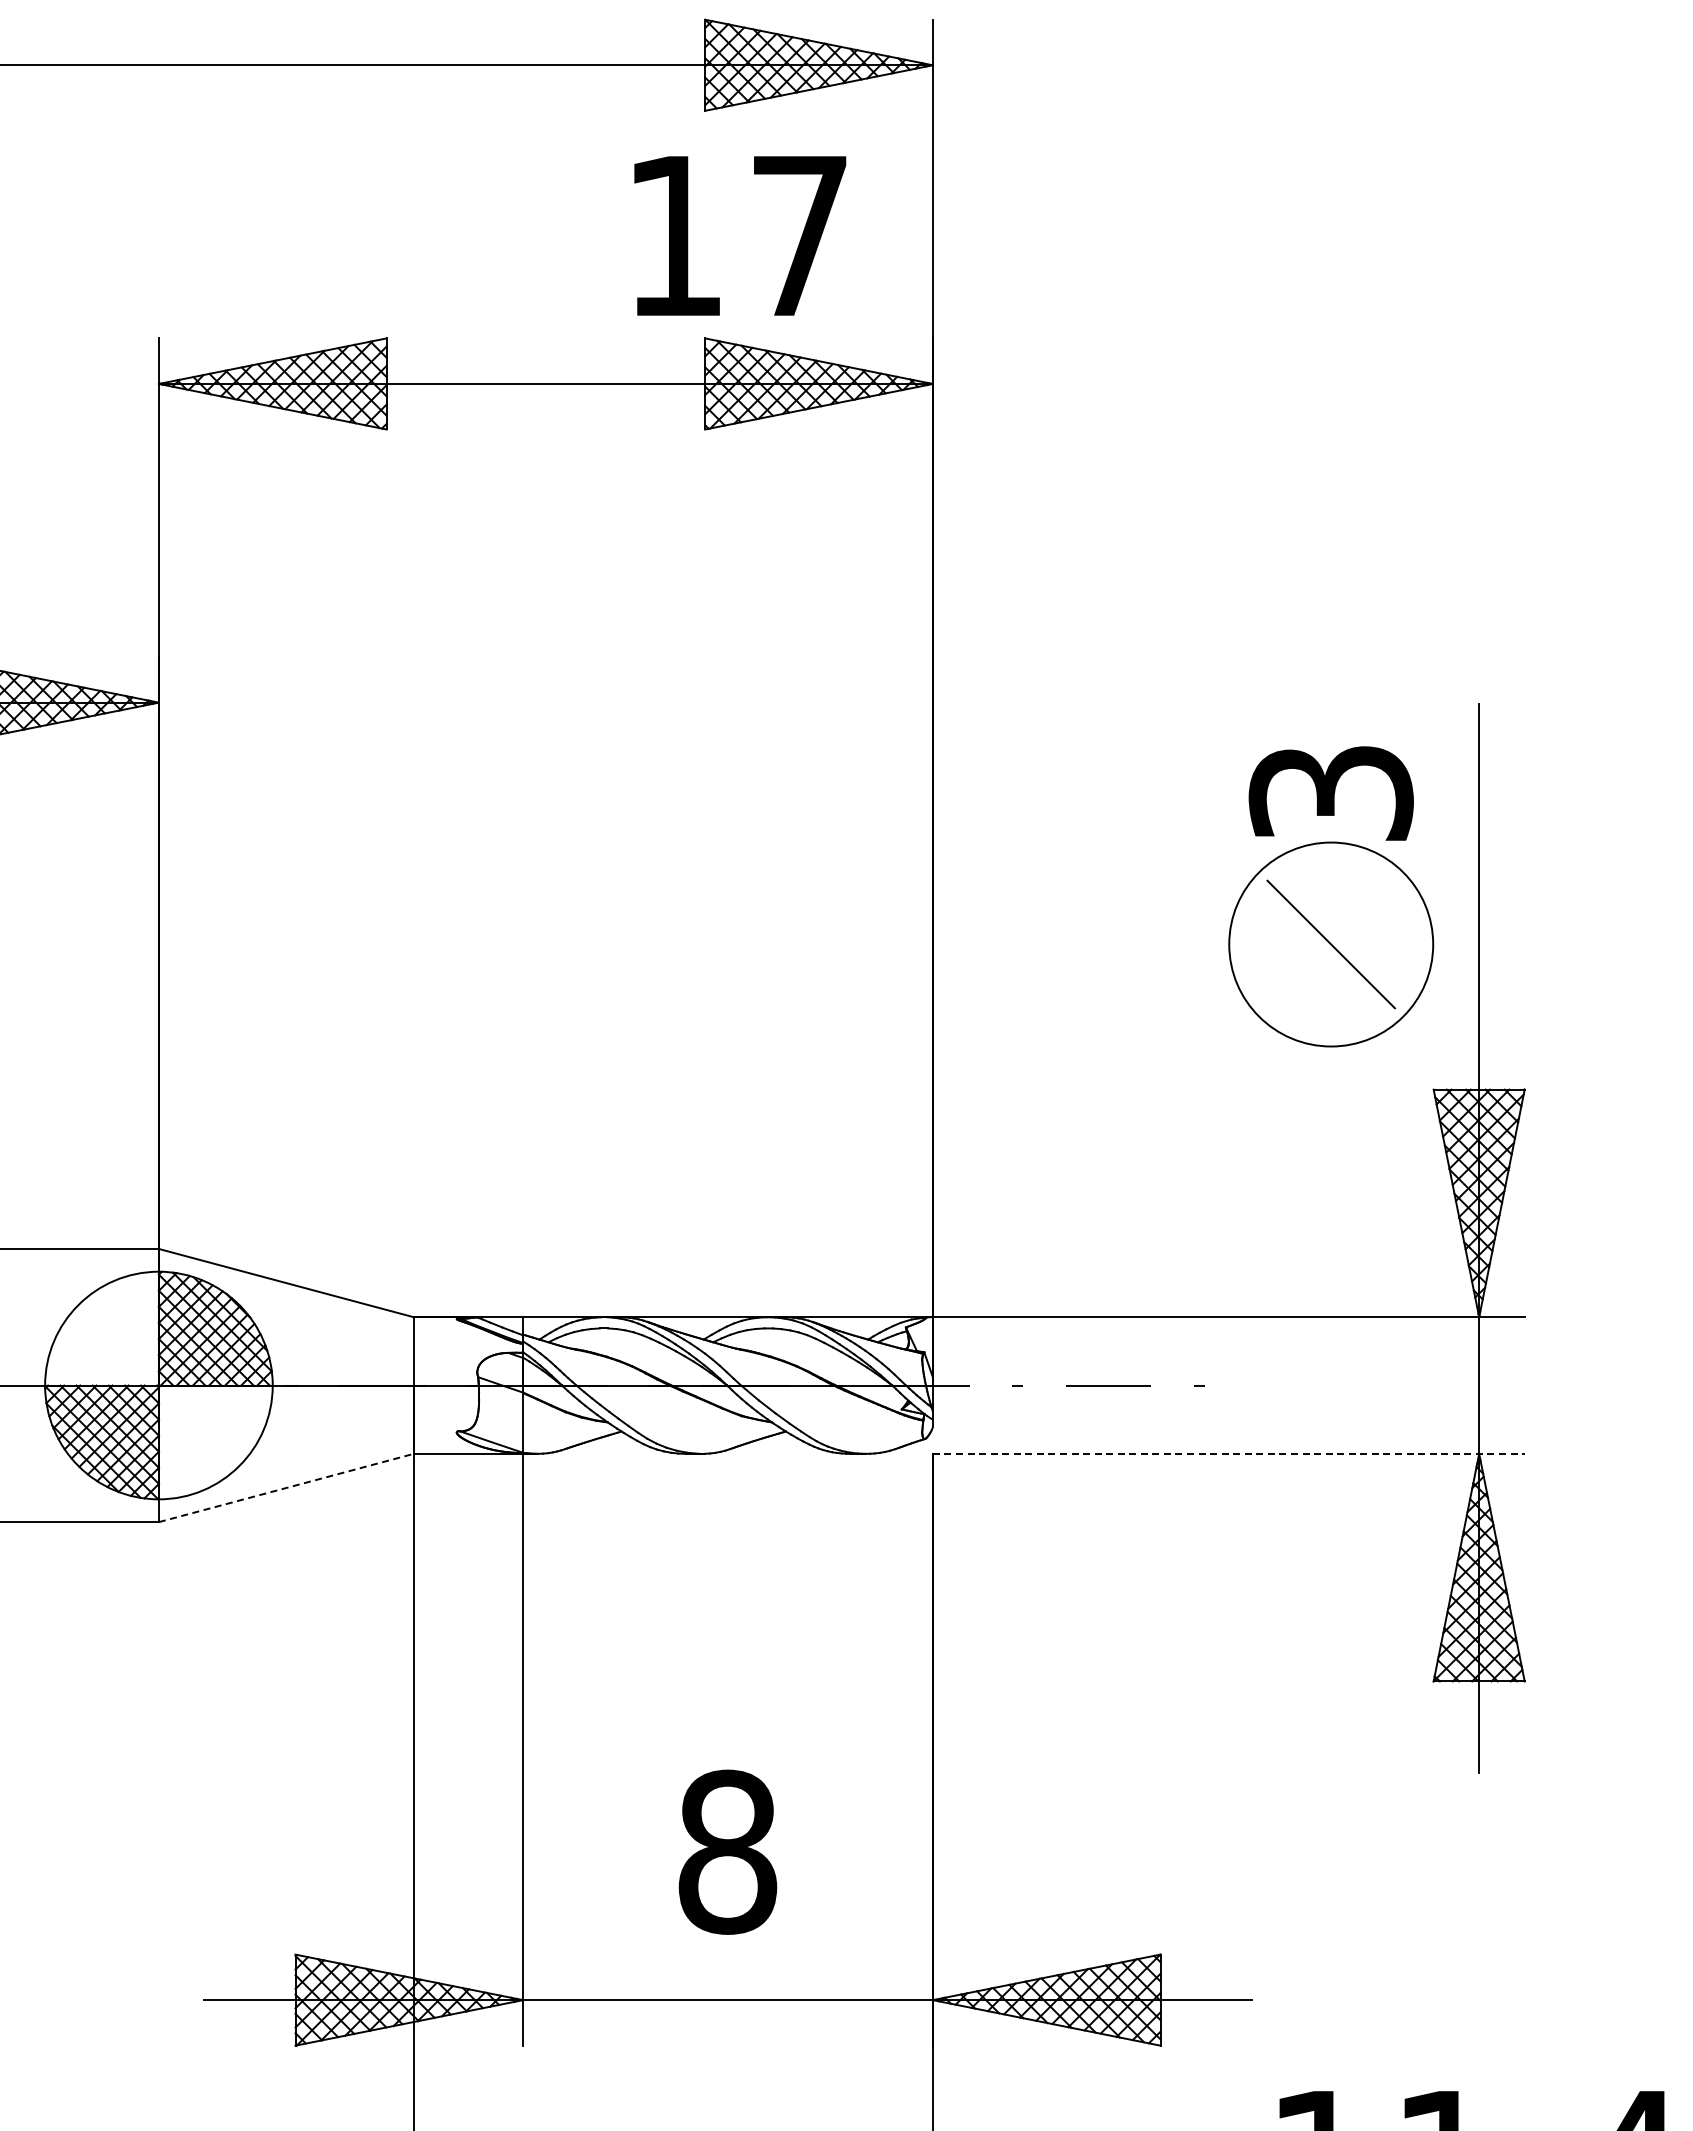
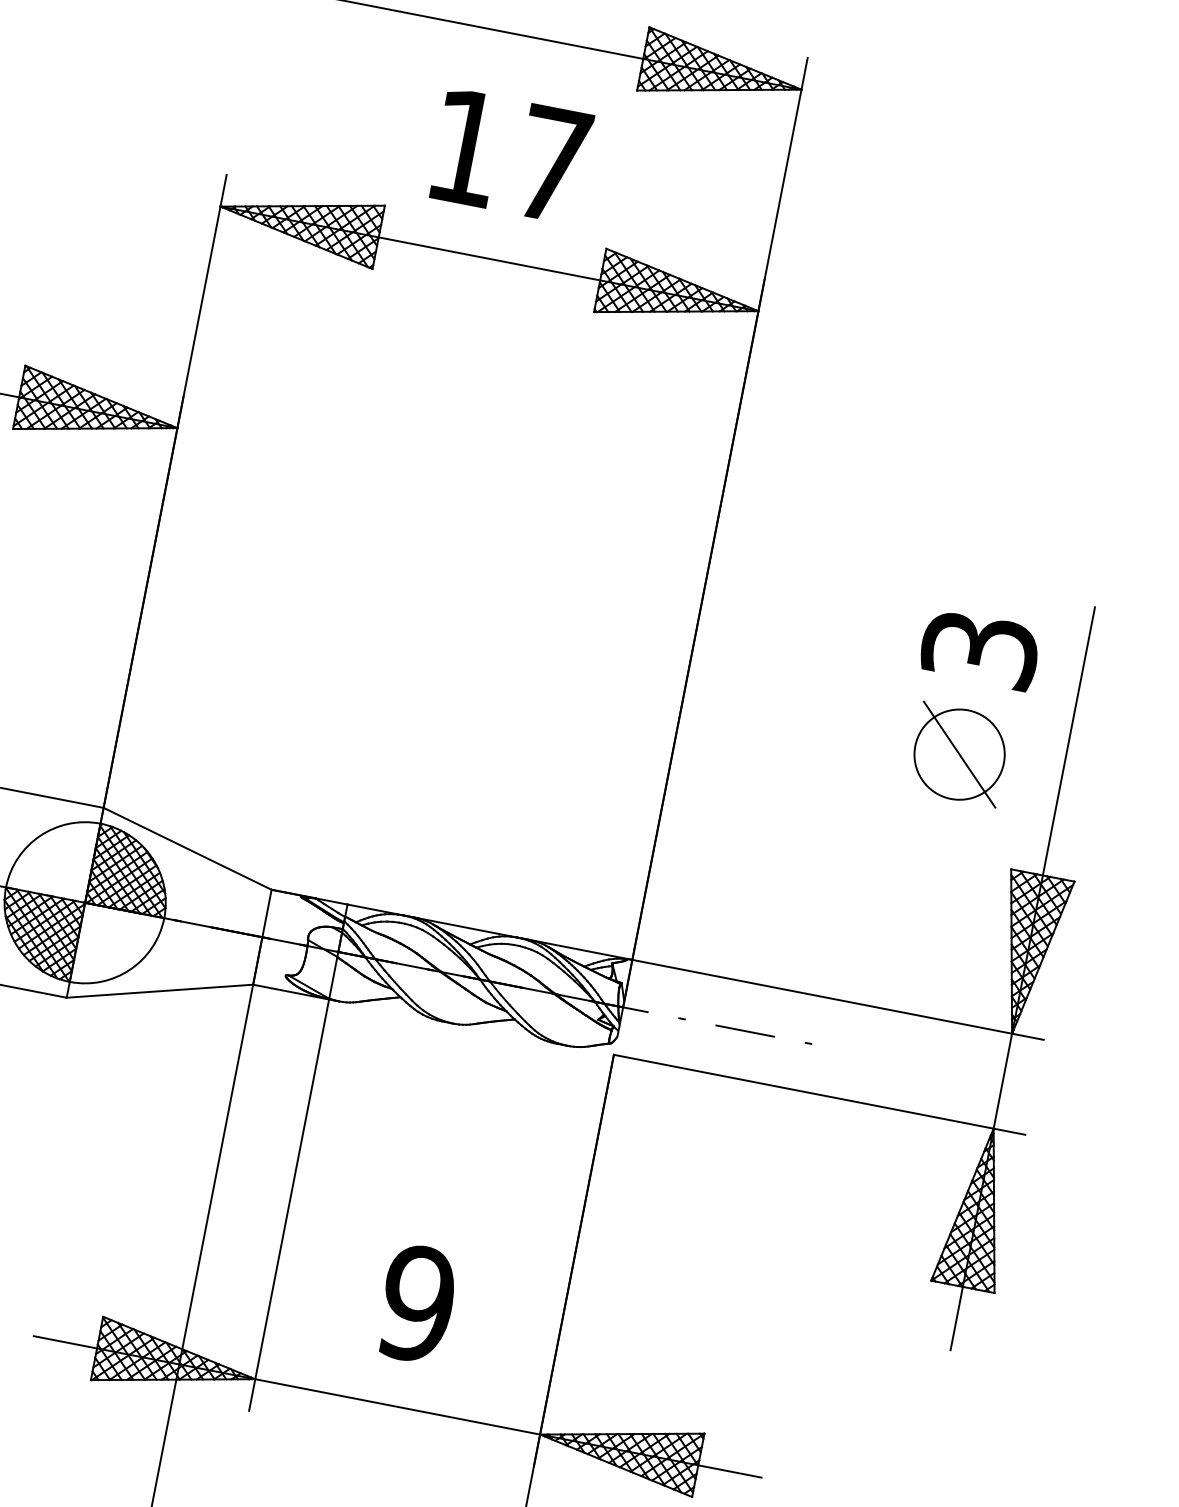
text: (740, 235) -> (511, 156), moved
circle: (1330, 944) -> (959, 754), size x0.62
line: (1228, 1453) -> (819, 1094), dashed -> solid
line: (286, 1487) -> (160, 990), dashed -> solid
text: (727, 1851) -> (417, 1303), 8 -> 9

